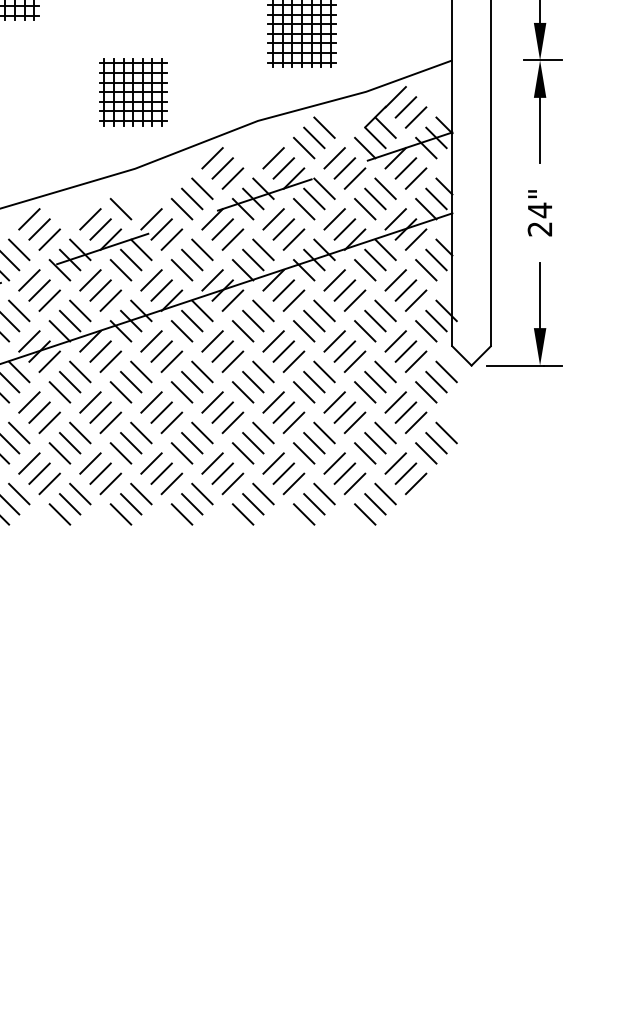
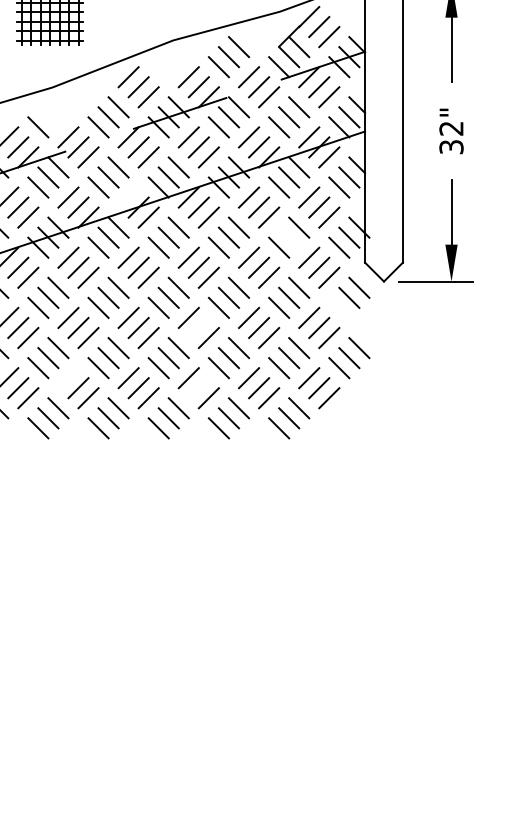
text: (539, 219) -> (450, 137), 24" -> 32"
line: (212, 280) -> (128, 197), removed
line: (375, 320) -> (289, 237), removed
line: (426, 392) -> (339, 308), removed
line: (283, 412) -> (198, 327), removed
line: (151, 463) -> (68, 378), removed
line: (283, 473) -> (198, 387), removed

